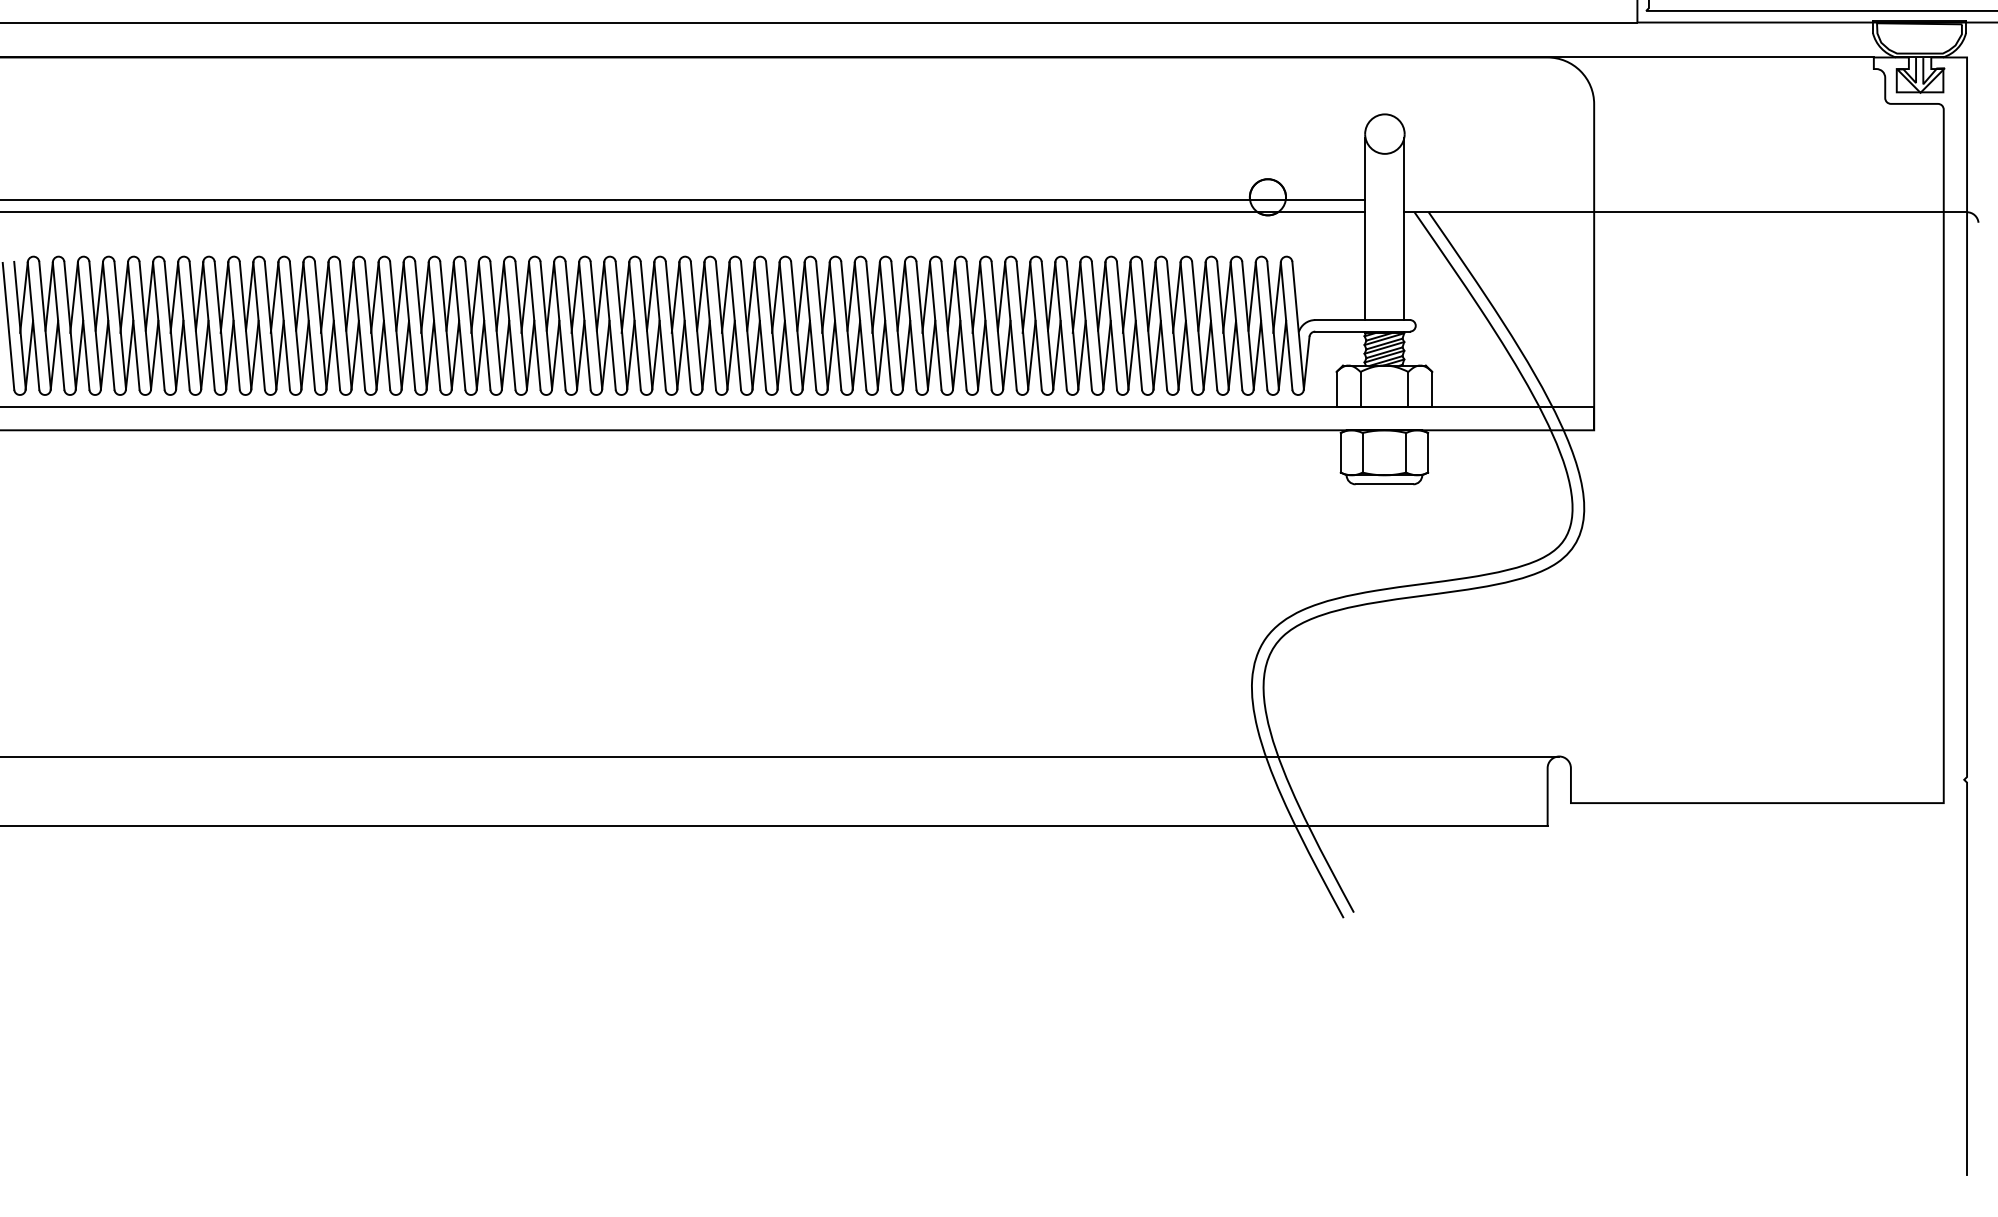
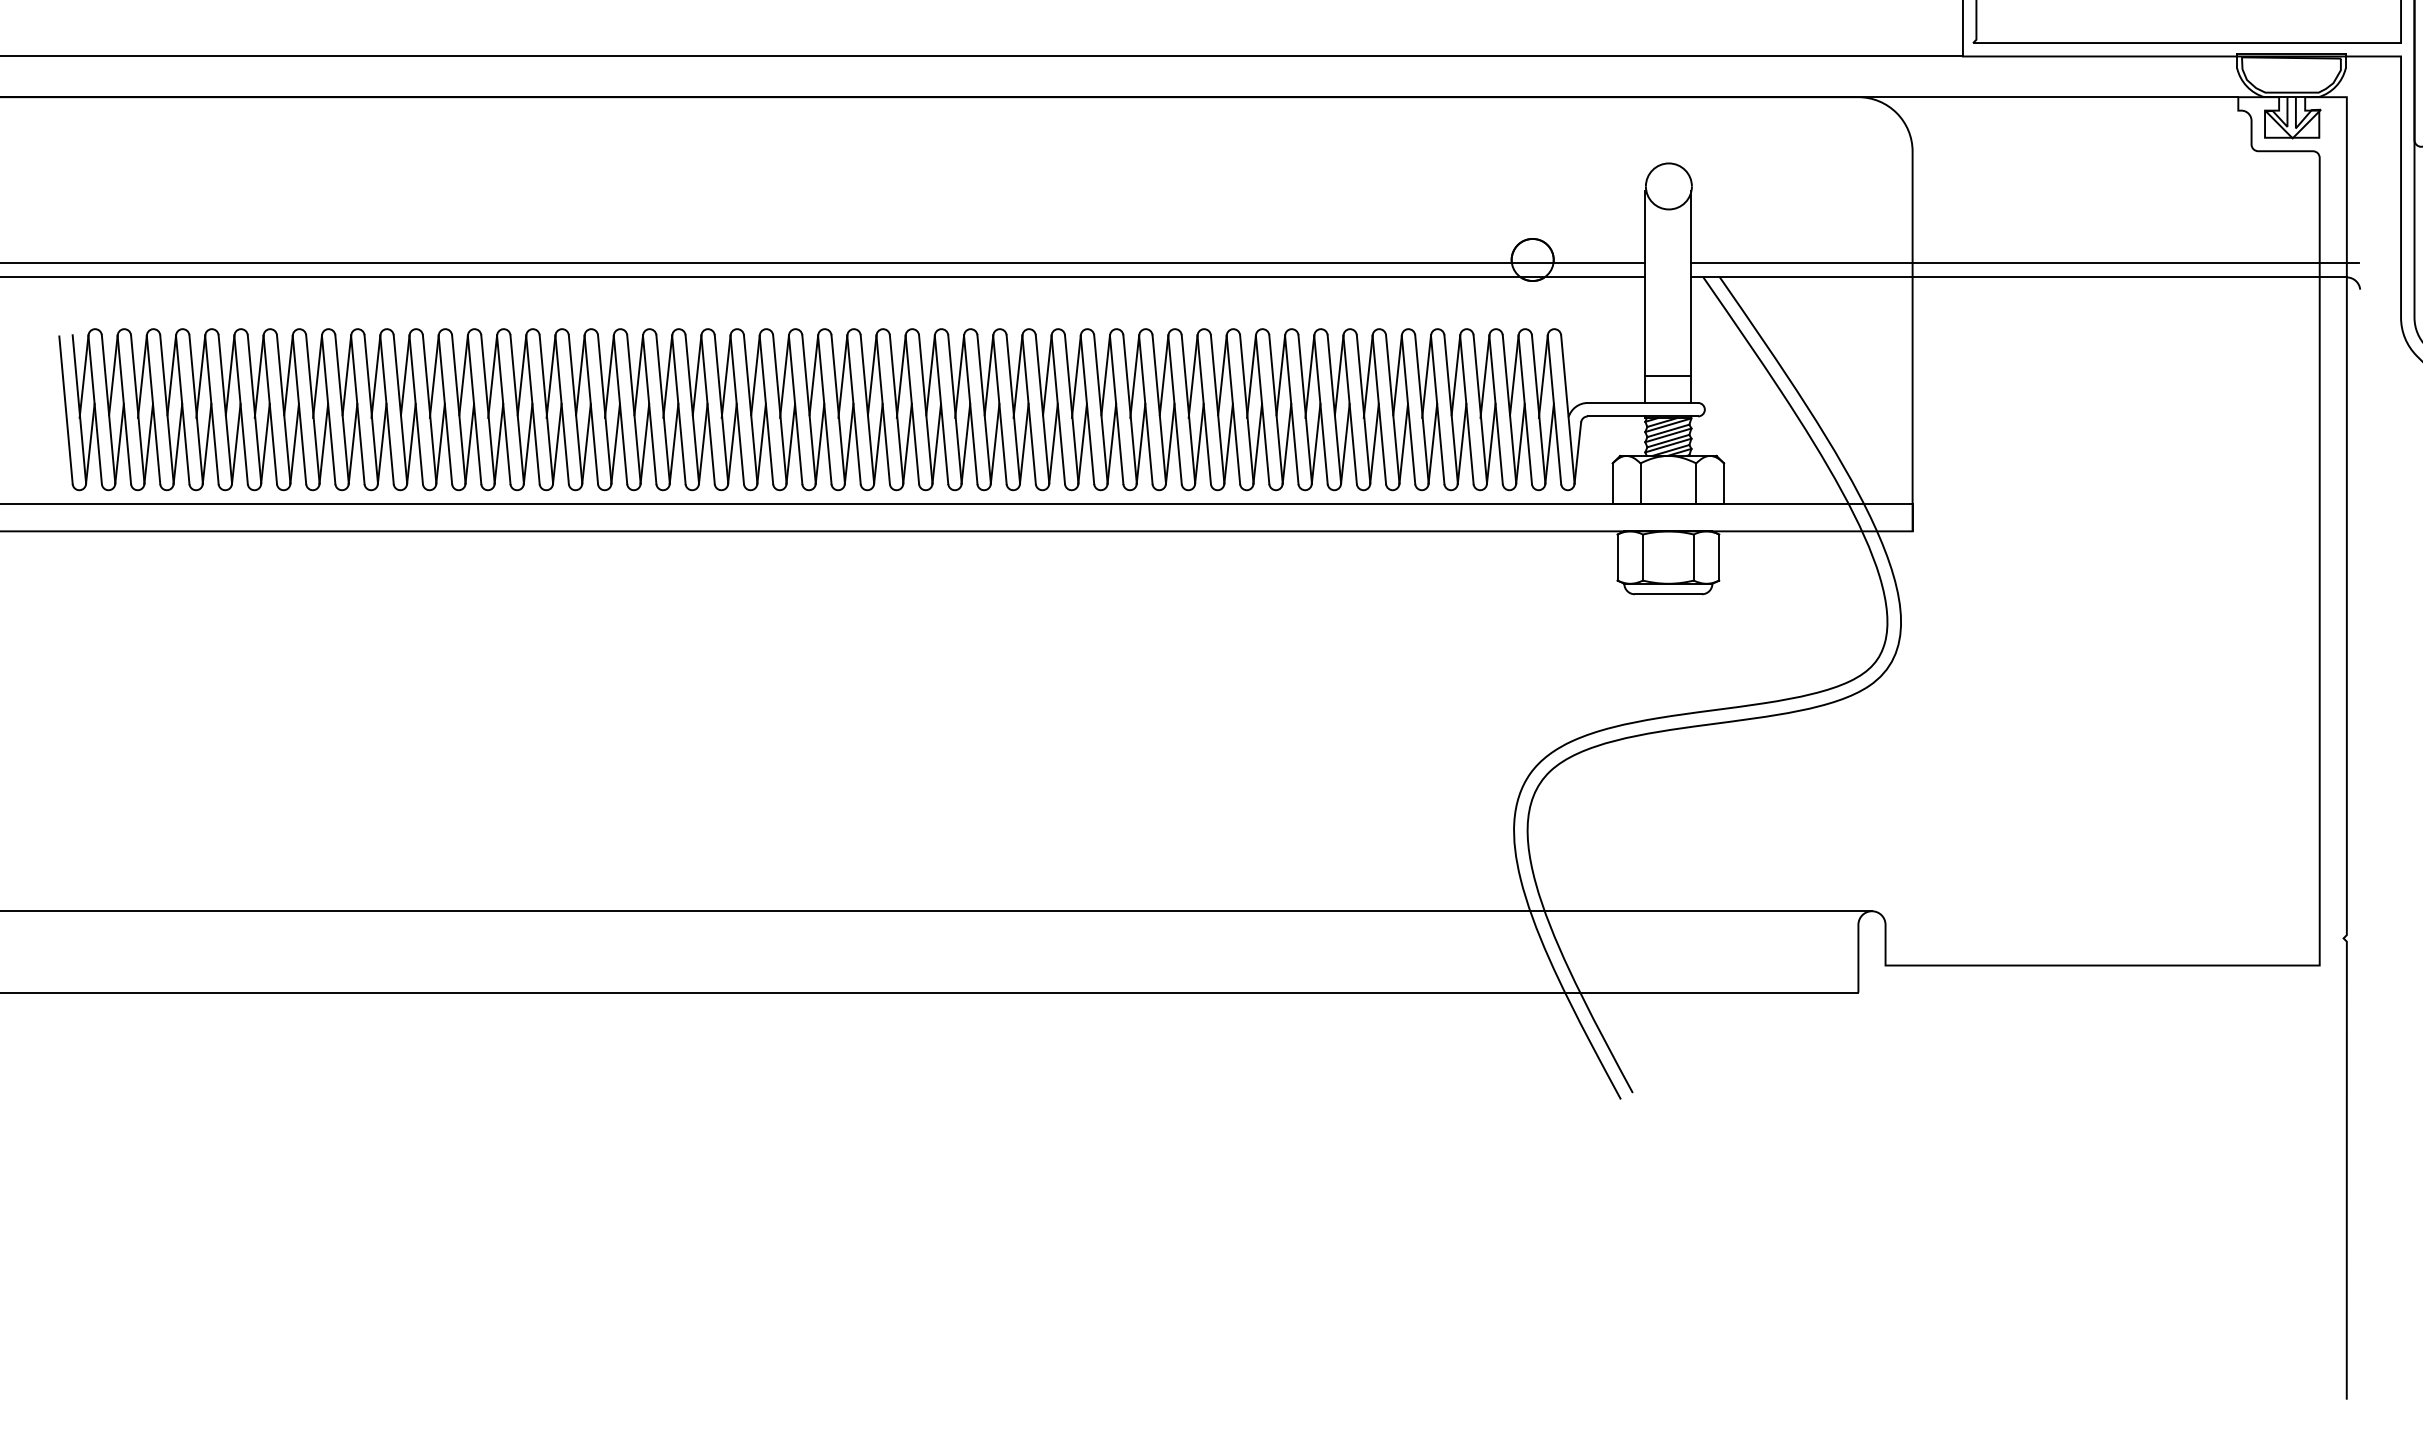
line: (1690, 200) -> (2024, 263), added
line: (1384, 297) -> (1668, 376), added

